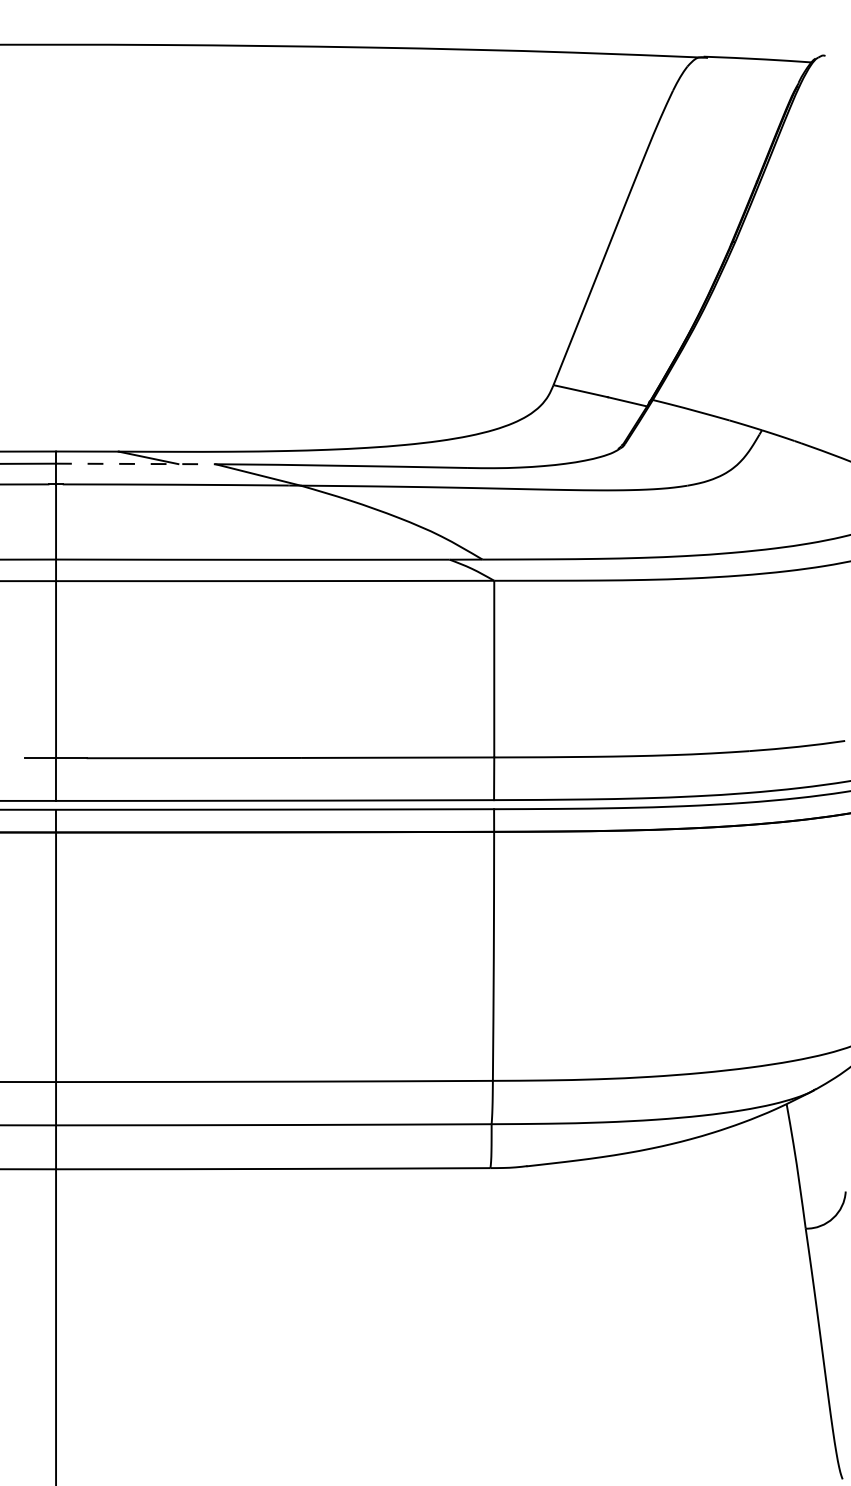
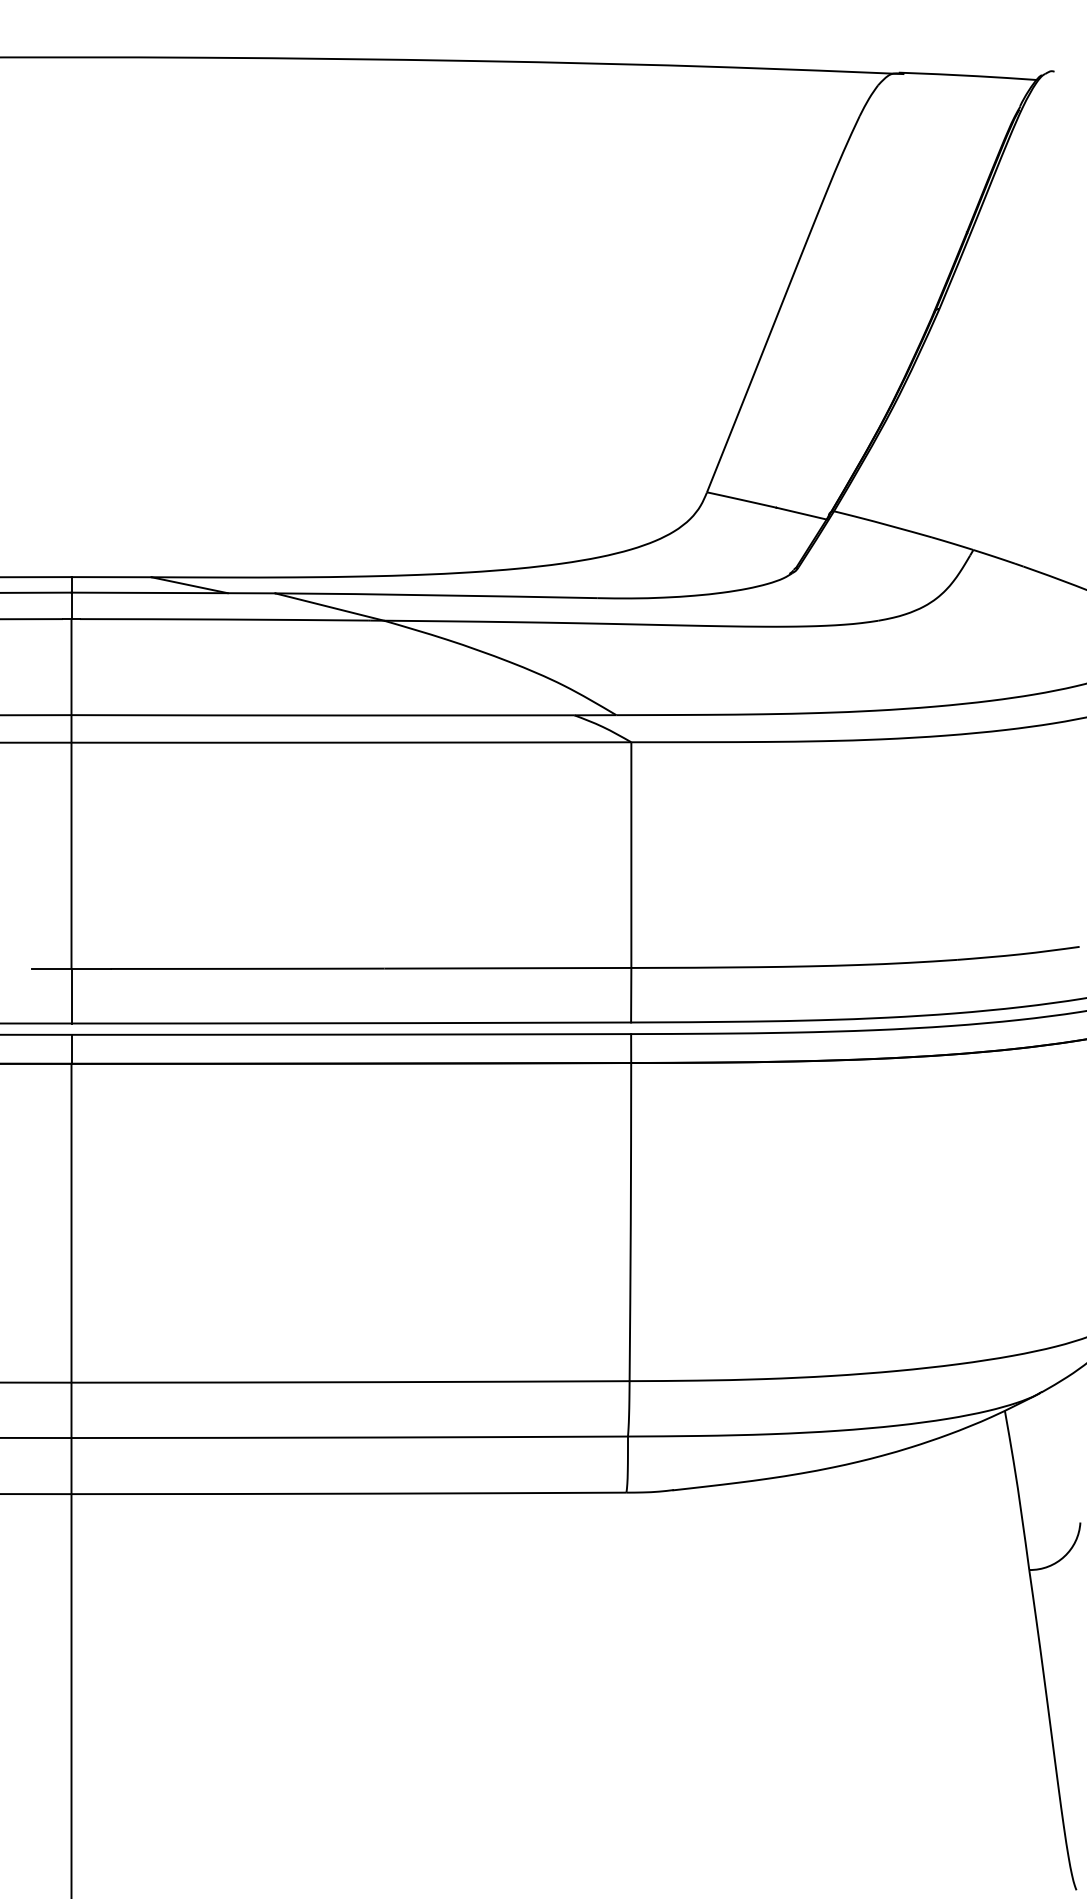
line: (135, 463) -> (172, 592), dashed -> solid

